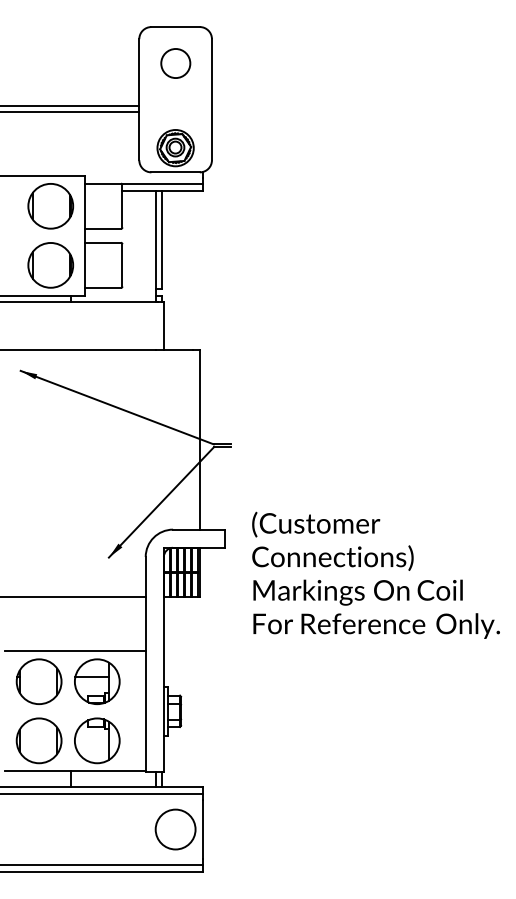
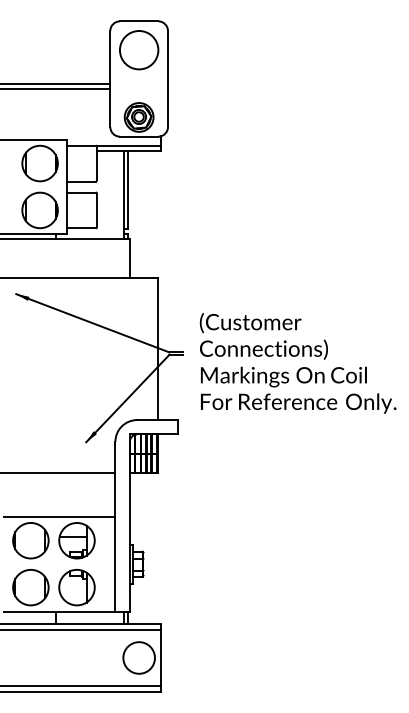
circle: (176, 63) -> (139, 50), size x1.67
text: (375, 575) -> (297, 363), moved

